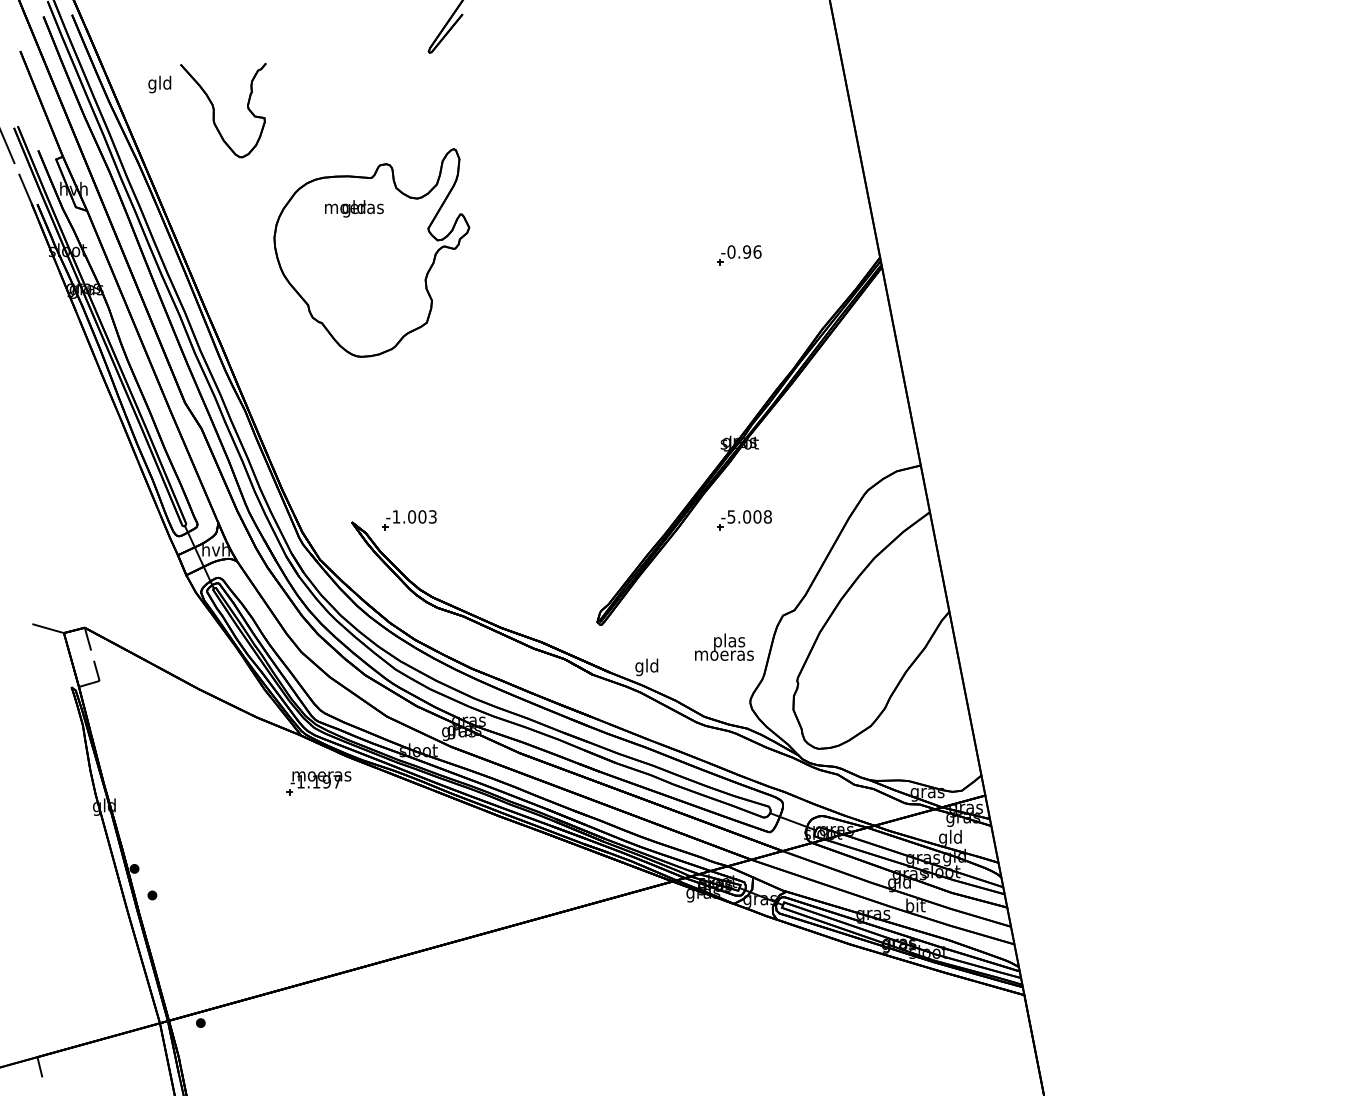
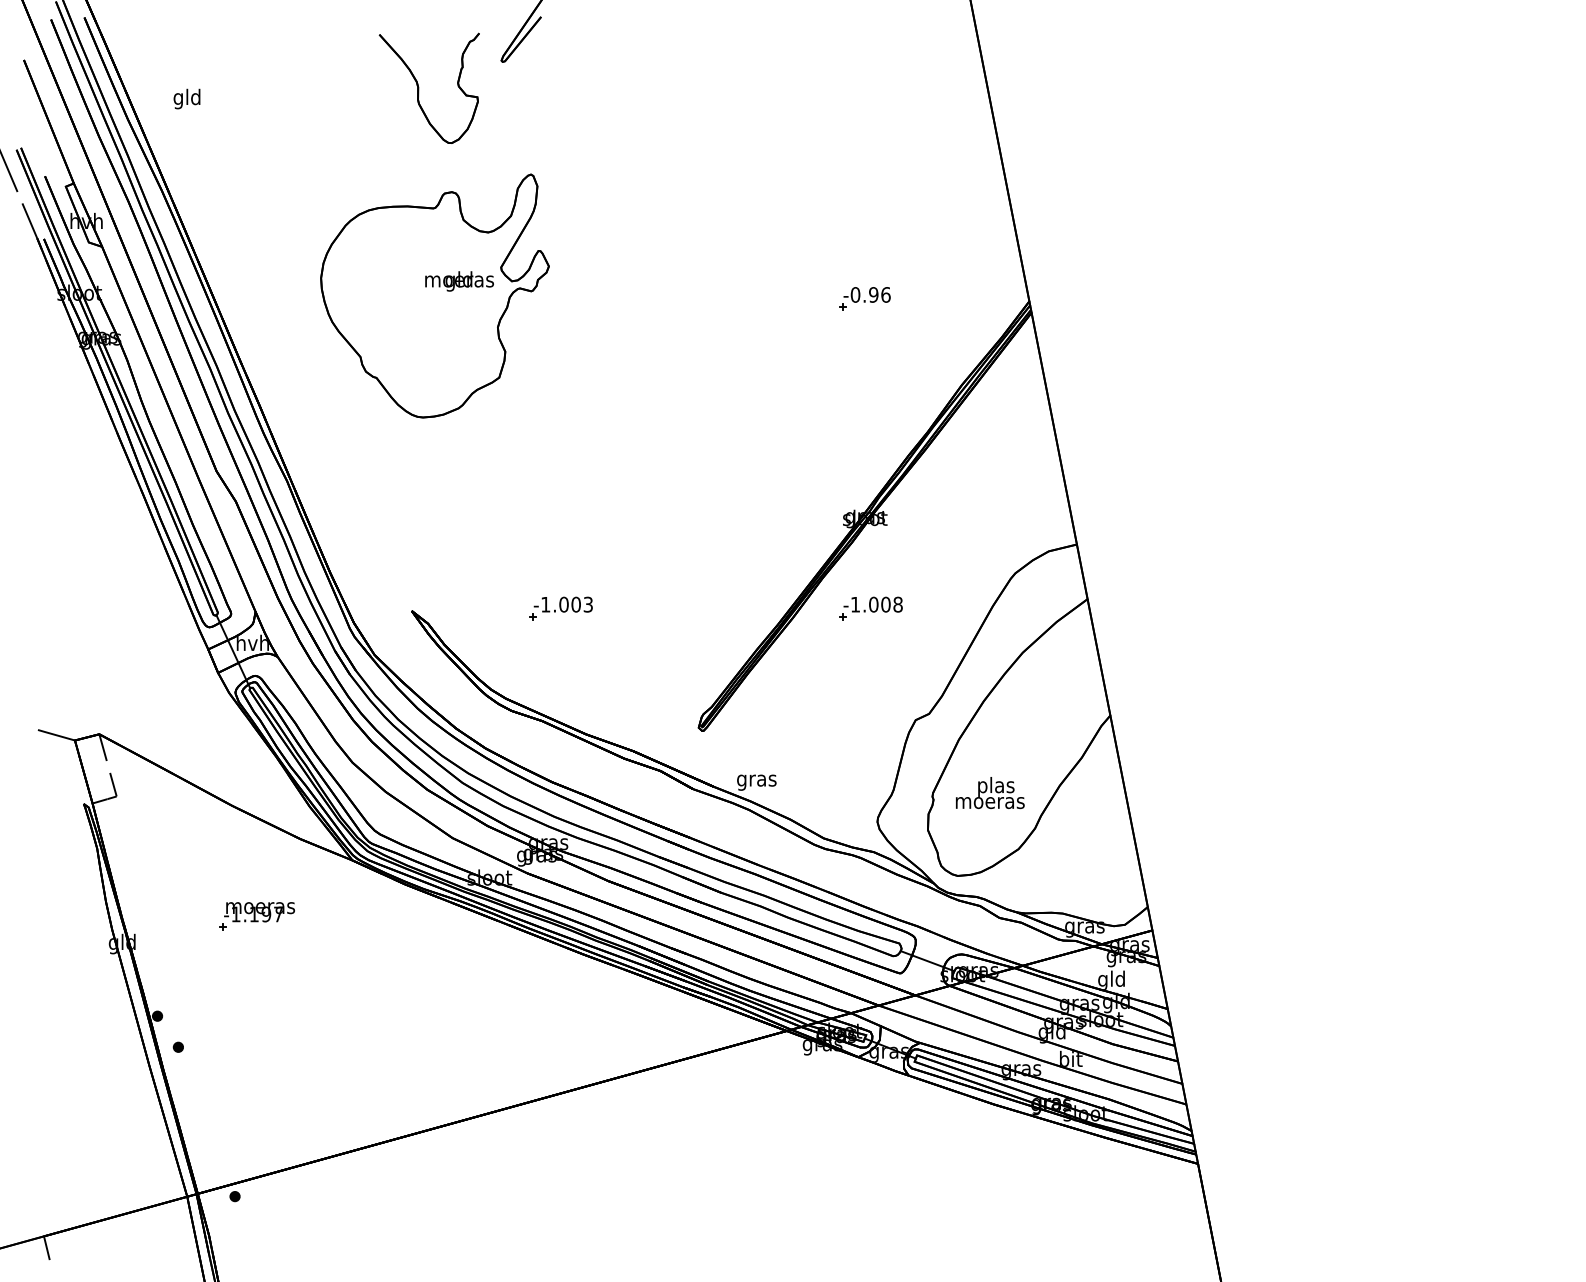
part: (214, 109) -> (419, 87), moved
text: (354, 208) -> (459, 281), moved
text: (731, 516) -> (855, 604), -5.008 -> -1.008
part: (409, 520) -> (560, 608), moved
text: (724, 647) -> (990, 793), moved
text: (646, 667) -> (756, 780), gld -> gras
part: (318, 783) -> (256, 916), moved

